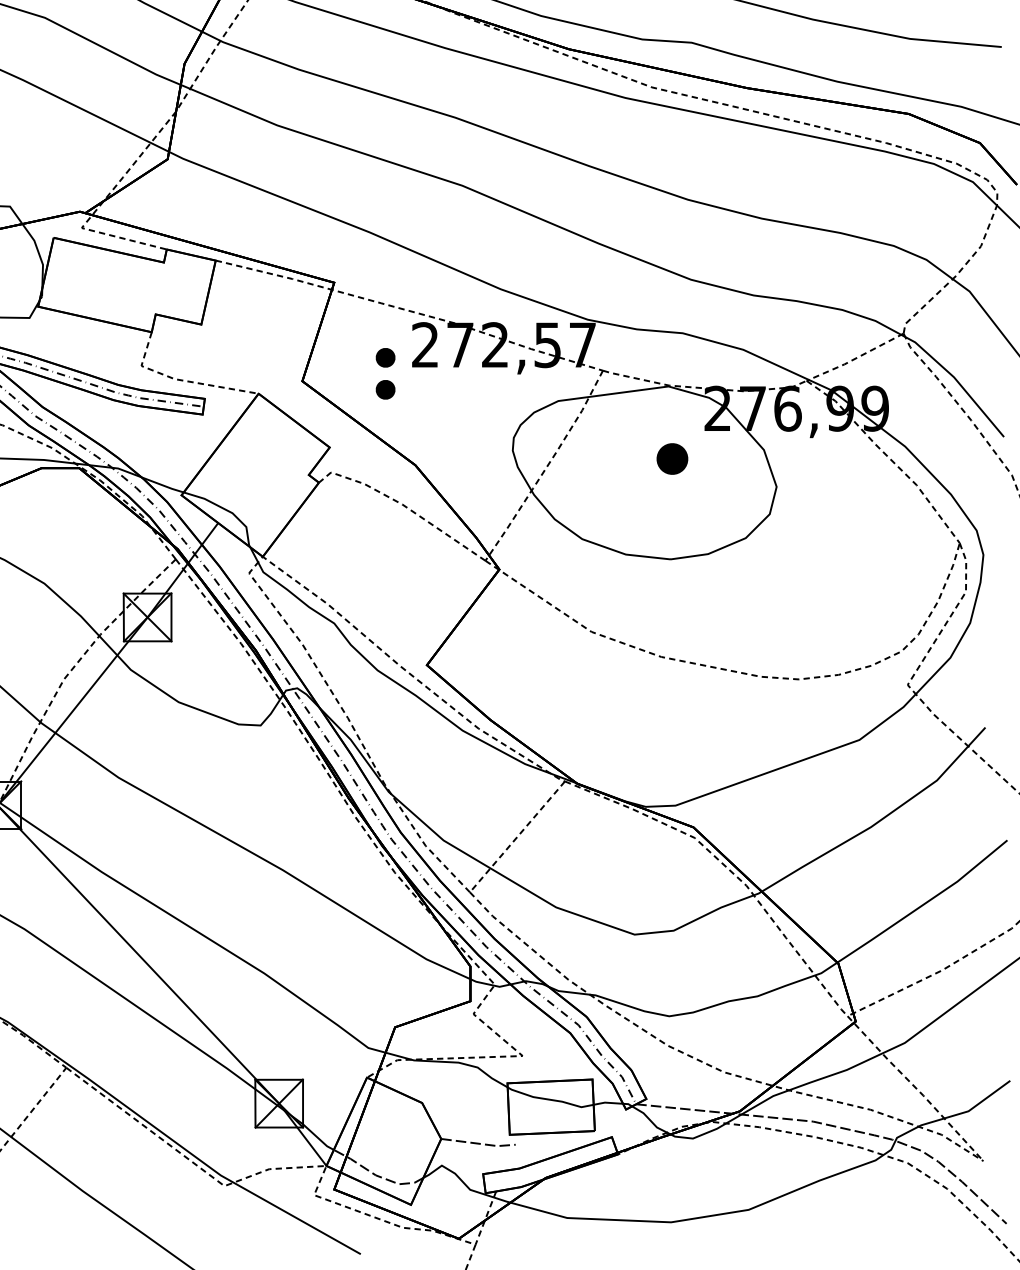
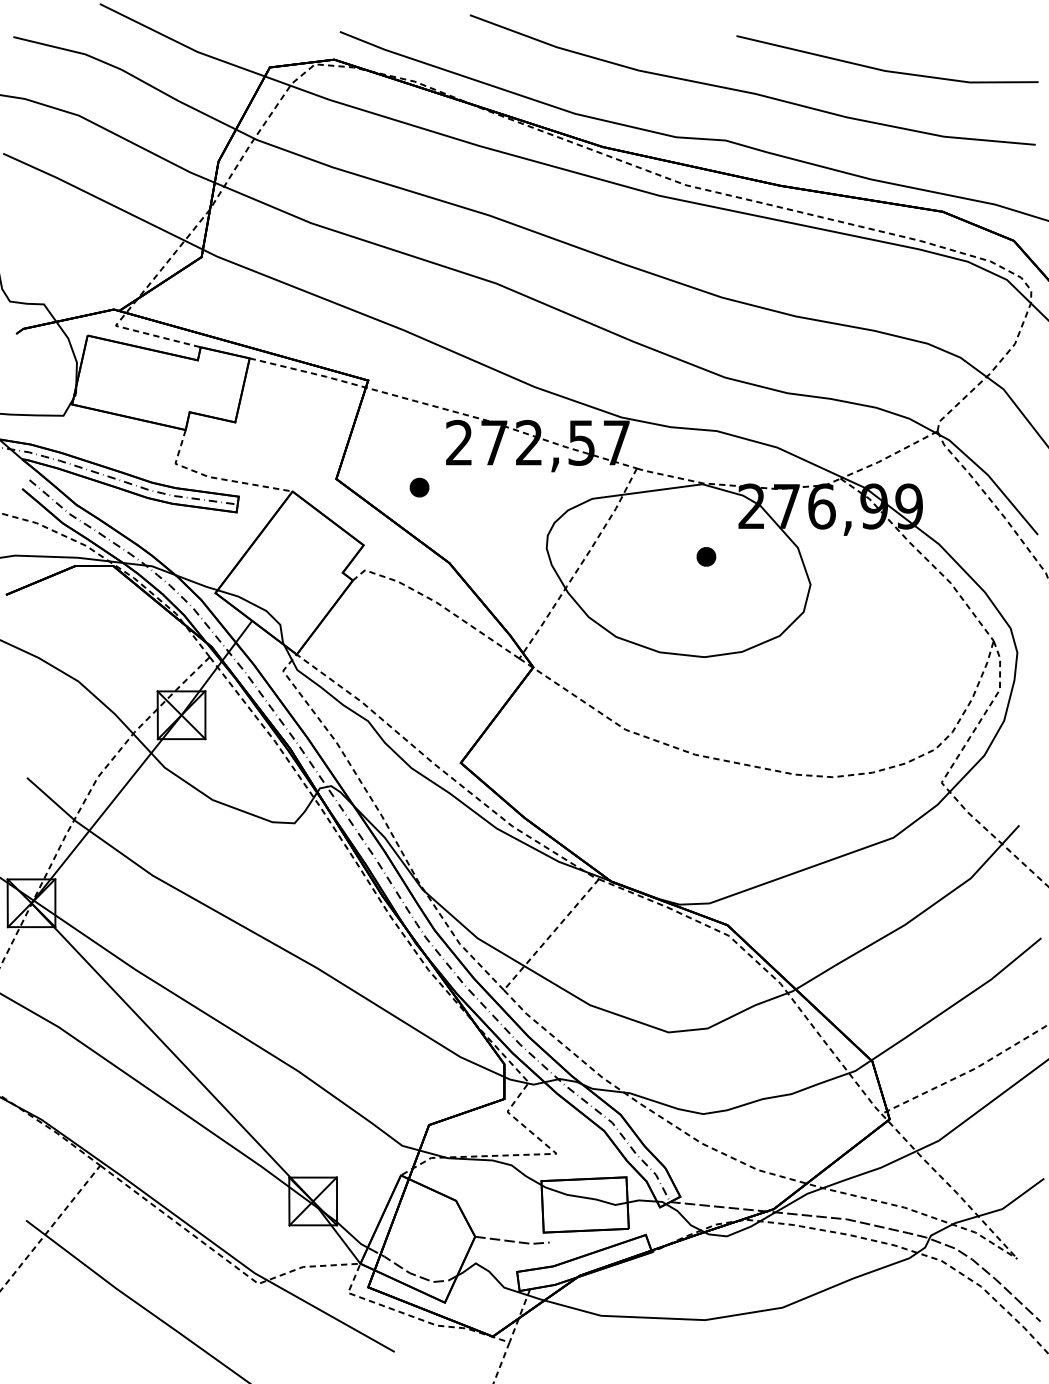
part: (385, 357) -> (419, 455), removed
part: (672, 458) -> (706, 556), size x0.62

